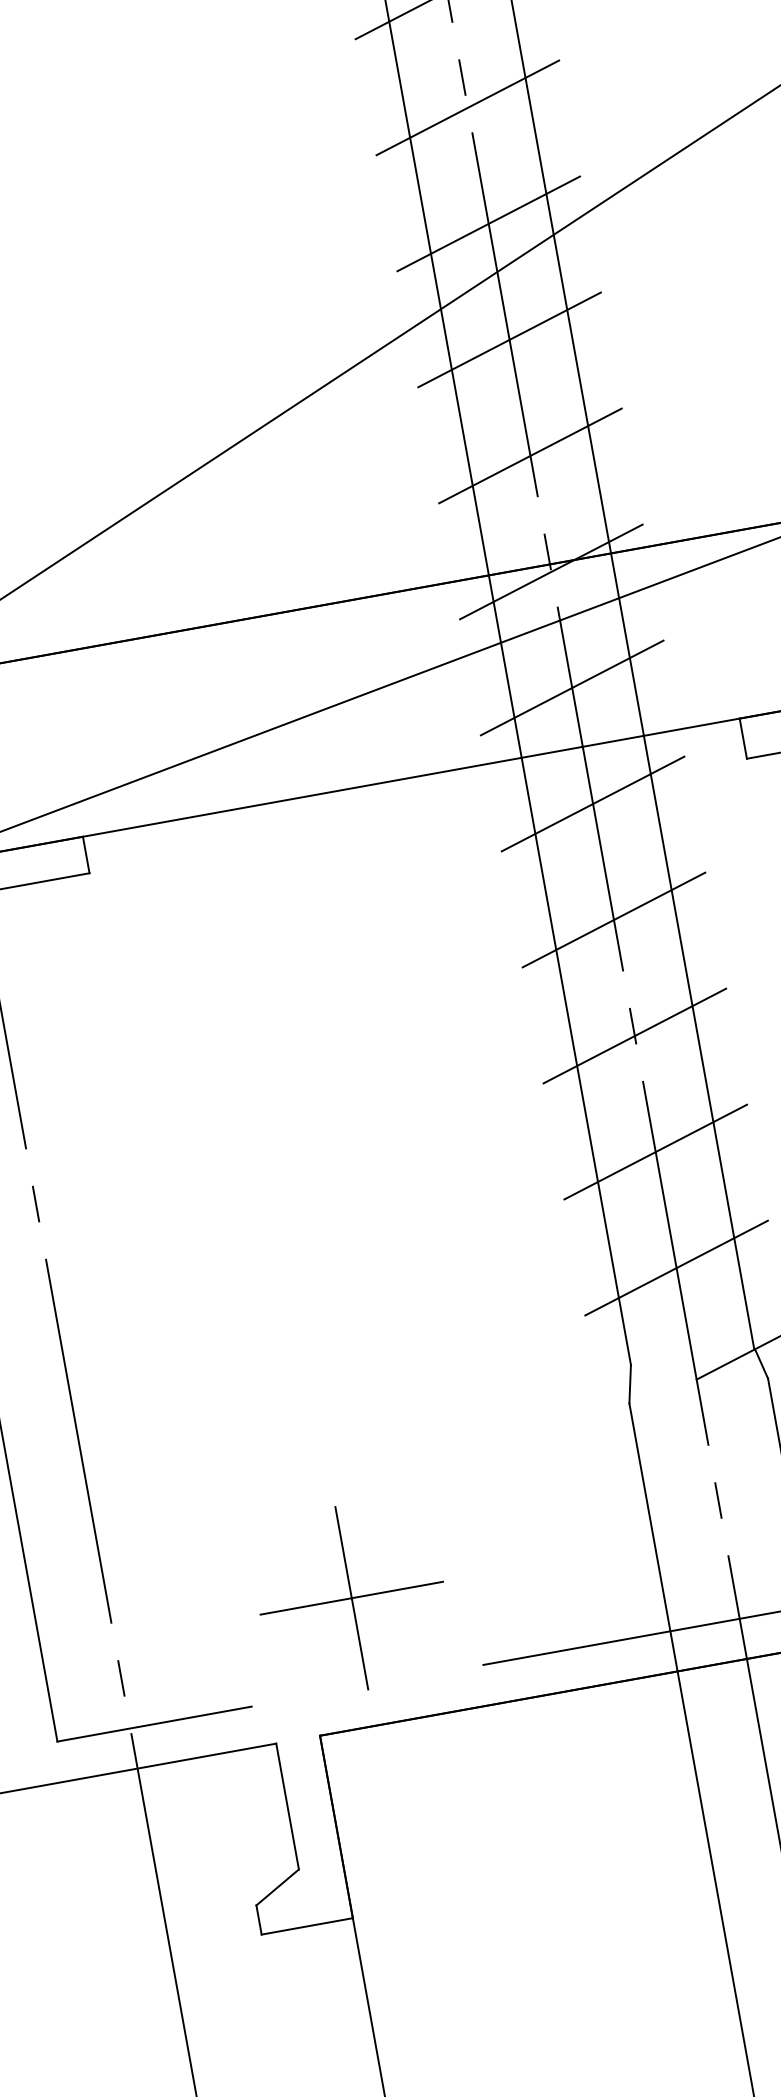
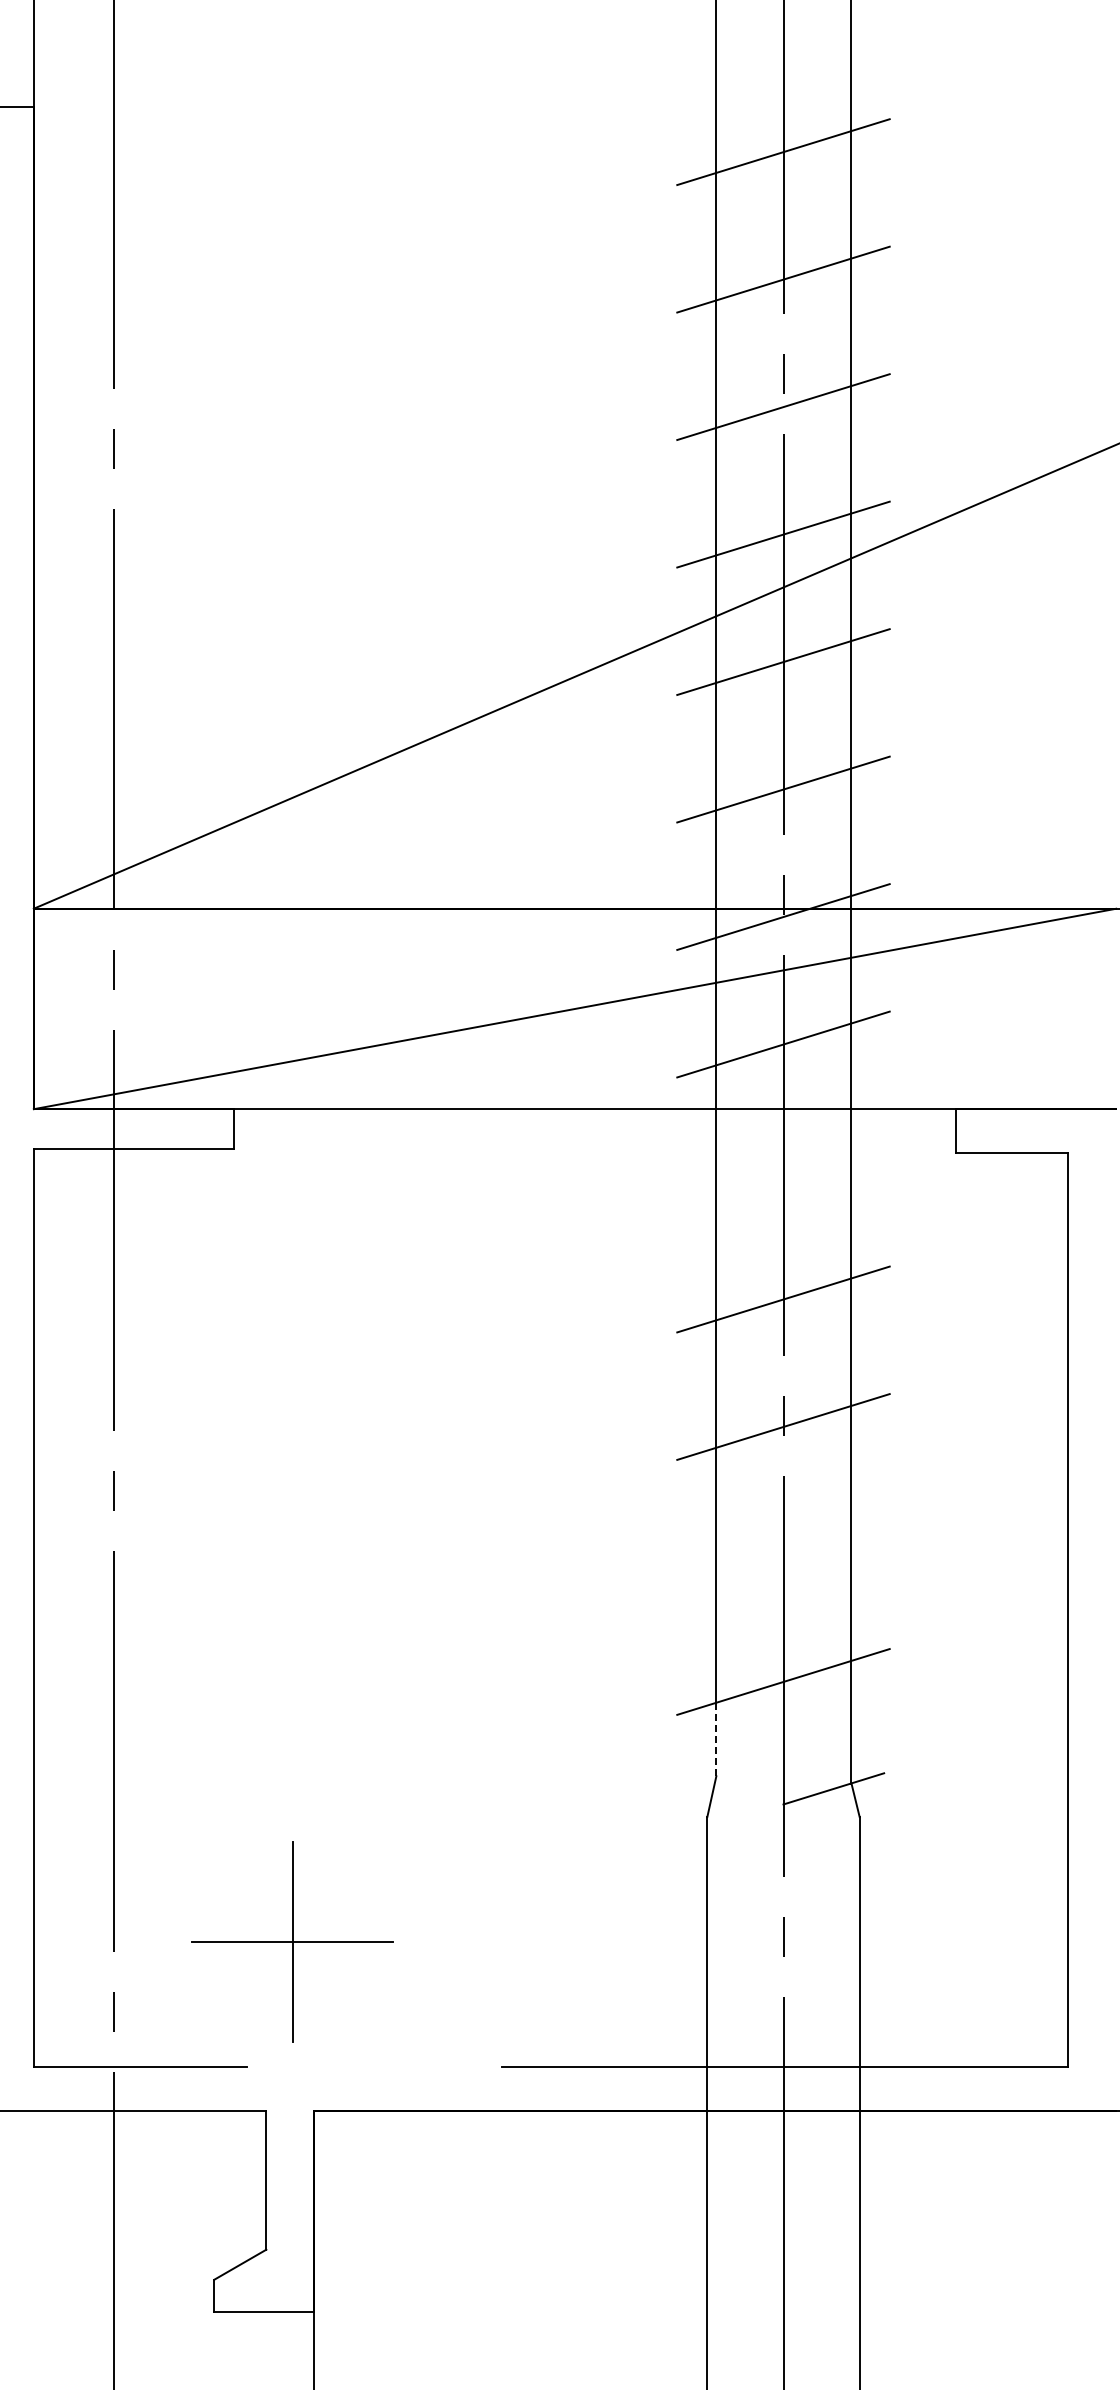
line: (593, 803) -> (783, 1171), removed
line: (655, 1152) -> (783, 1554), removed
line: (625, 1331) -> (716, 1739), solid -> dashed
part: (351, 1597) -> (292, 1941), moved

